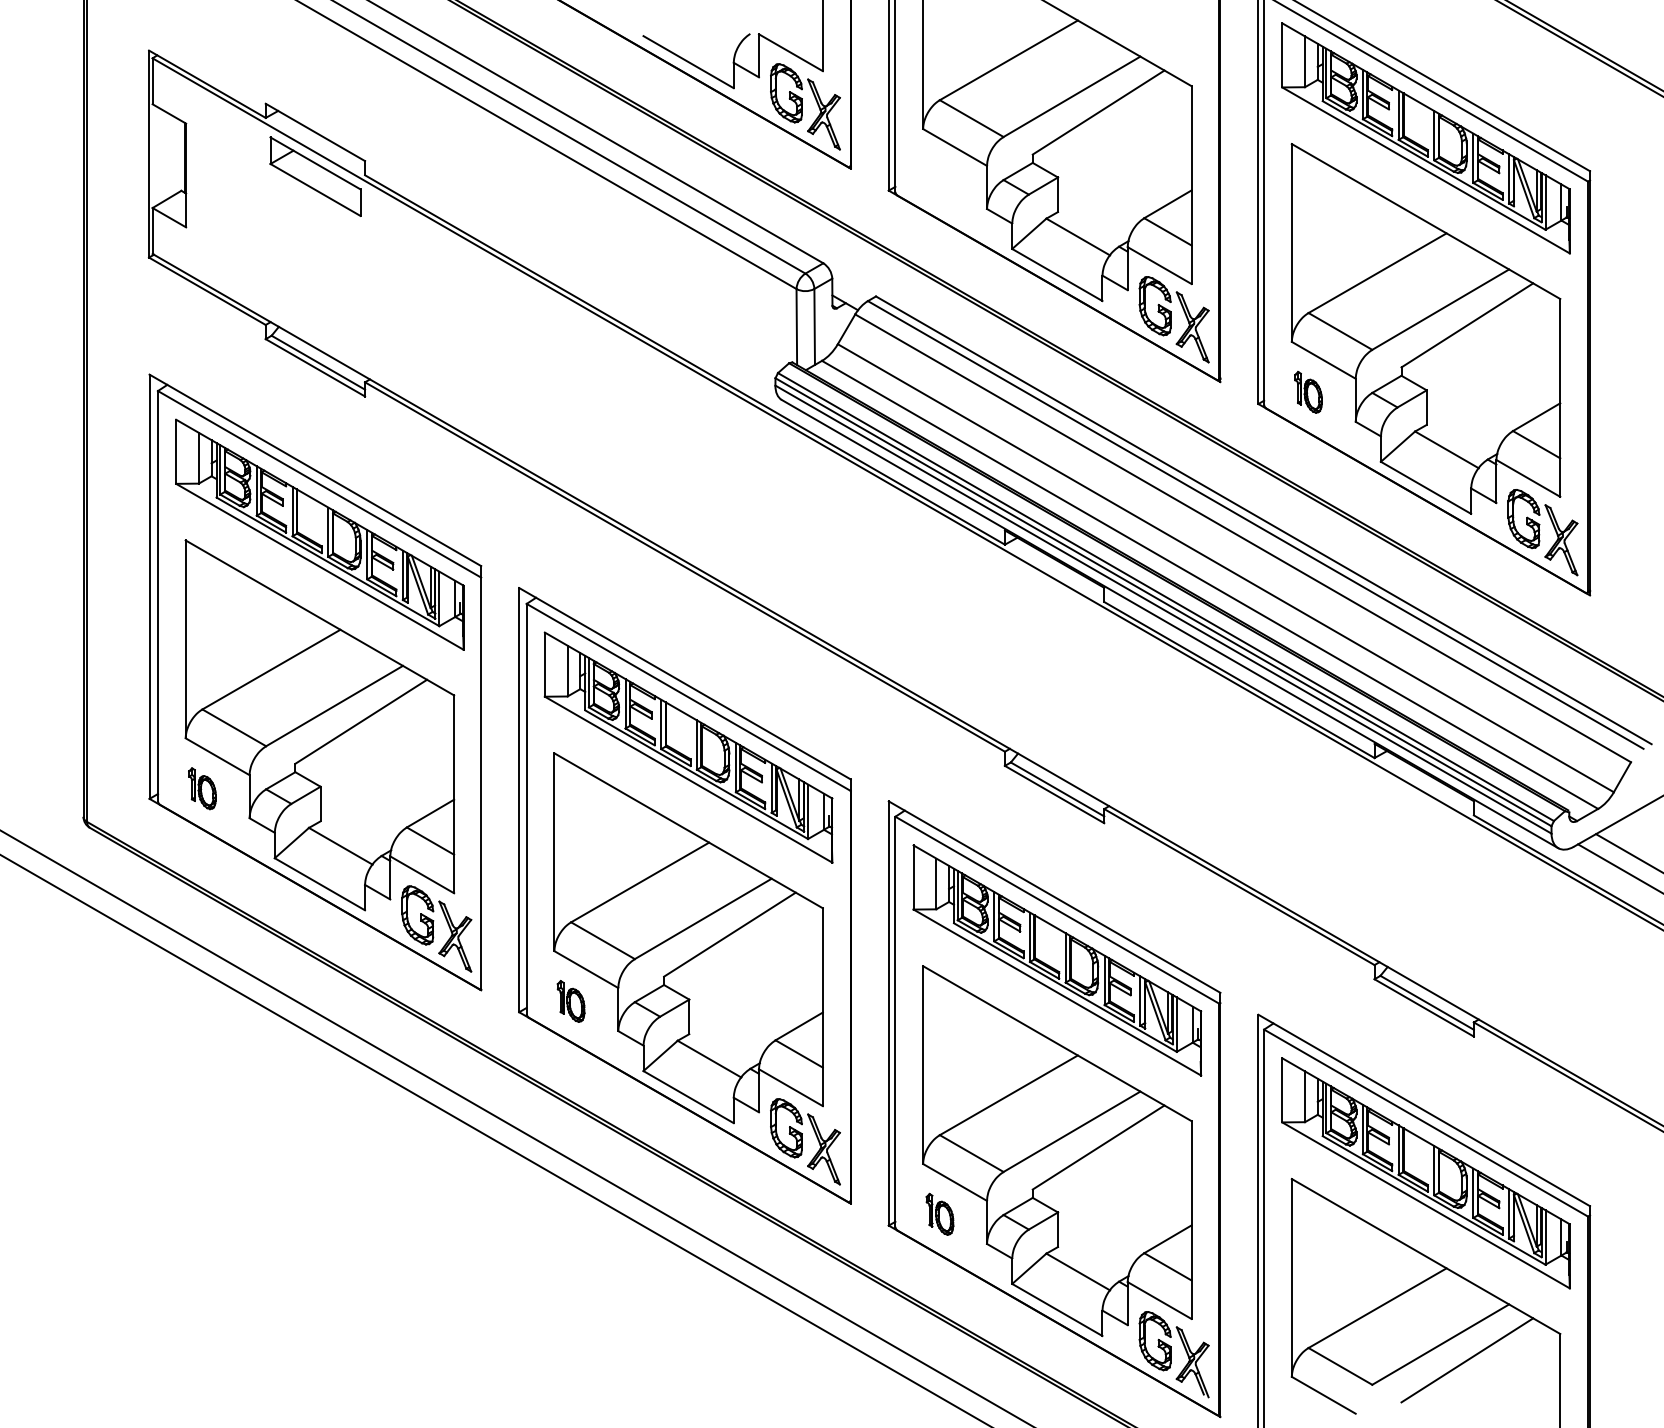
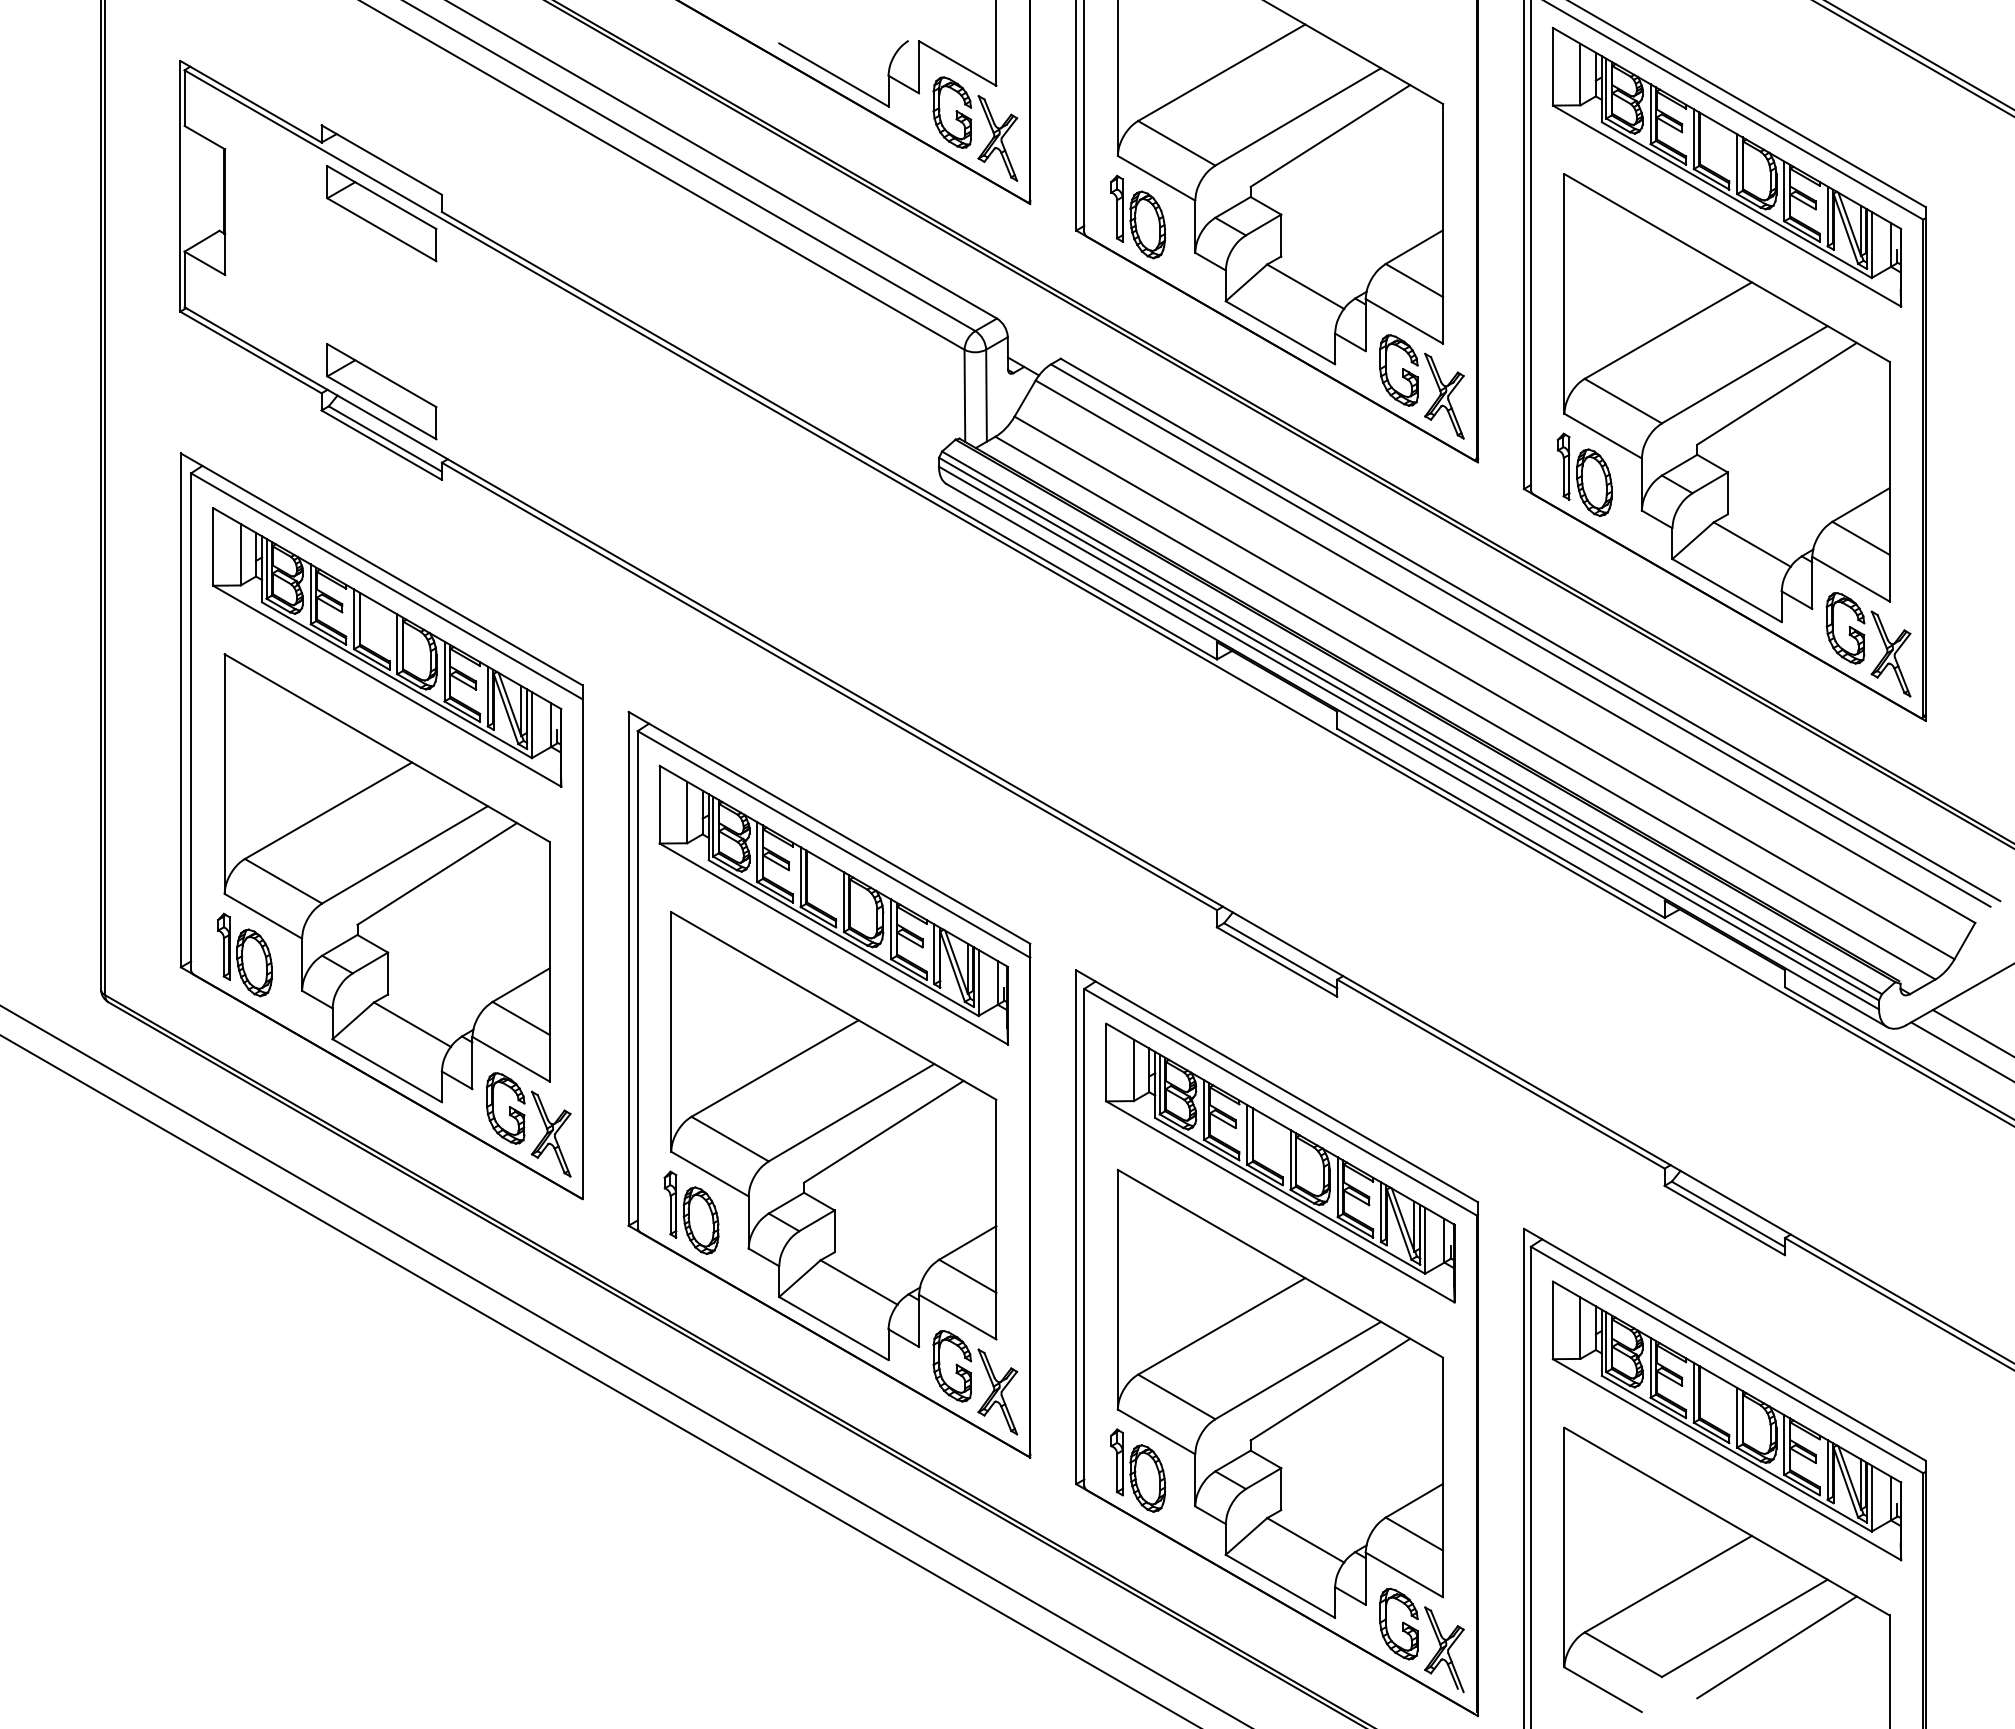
part: (940, 179) -> (1138, 216), added
part: (315, 323) -> (381, 391), added
part: (1308, 392) -> (1584, 474), size x1.67
part: (202, 788) -> (244, 954), size x1.67
part: (571, 1001) -> (691, 1212), size x1.67
part: (940, 1214) -> (1138, 1470), size x1.67

